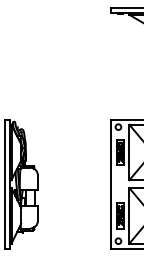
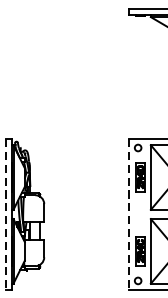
line: (4, 184) -> (5, 214), solid -> dashed
line: (110, 184) -> (128, 214), solid -> dashed

